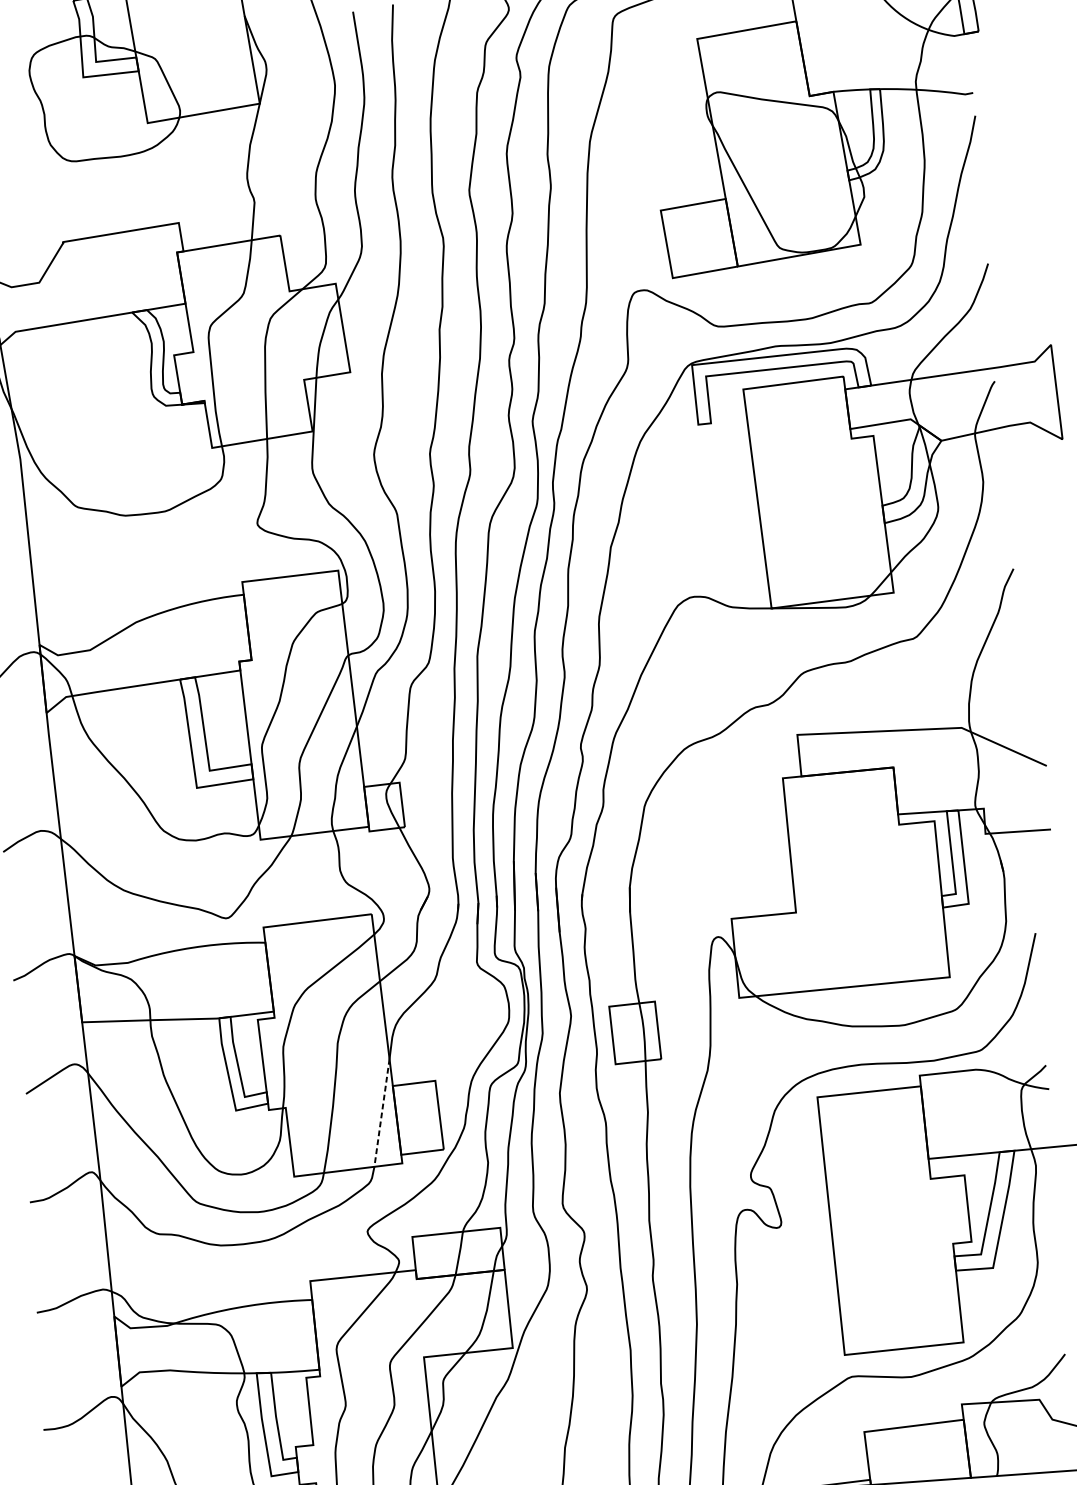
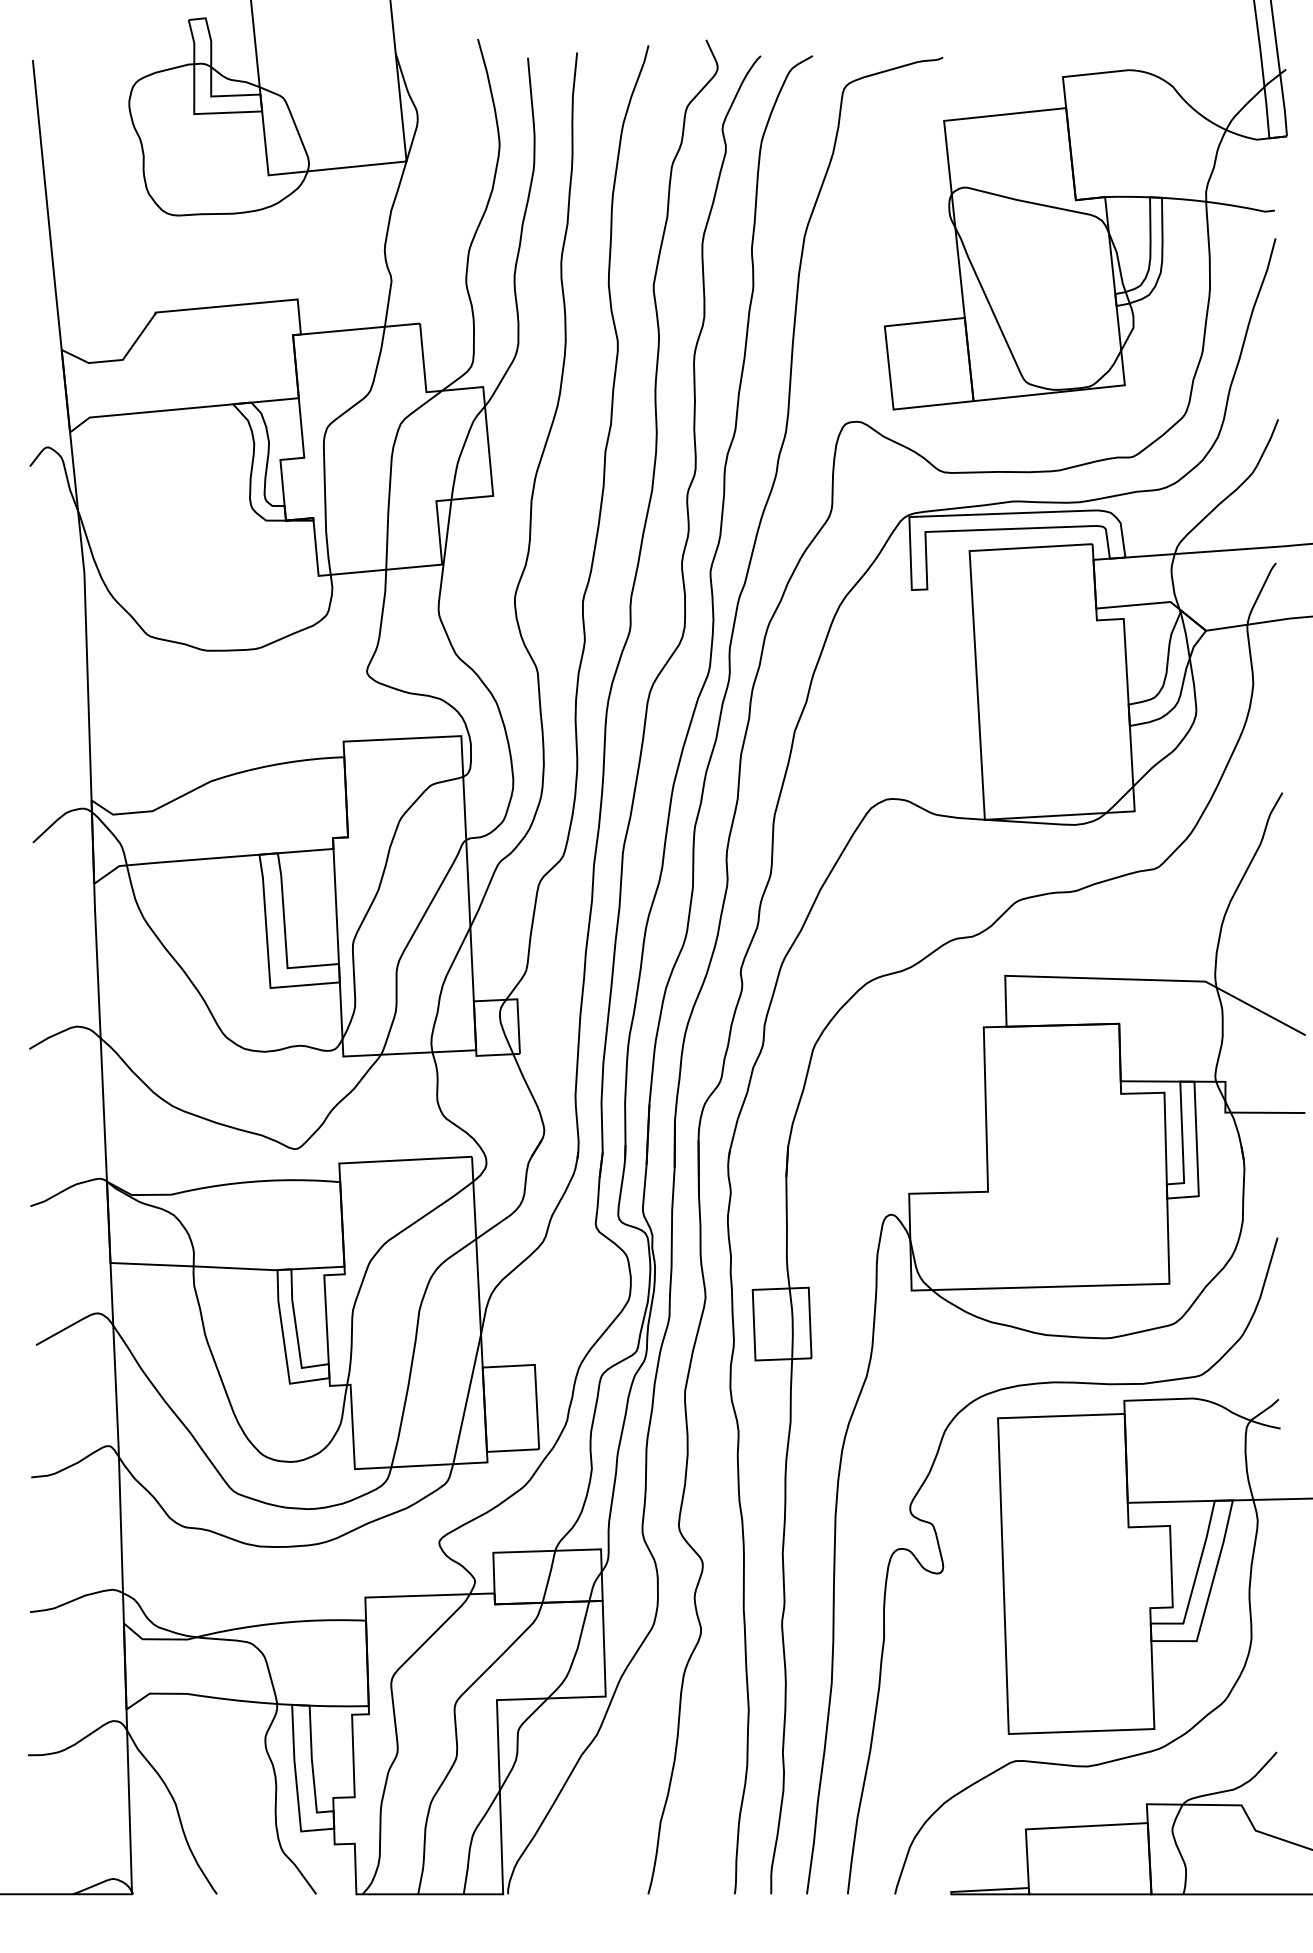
line: (382, 1113) -> (467, 1399), dashed -> solid

